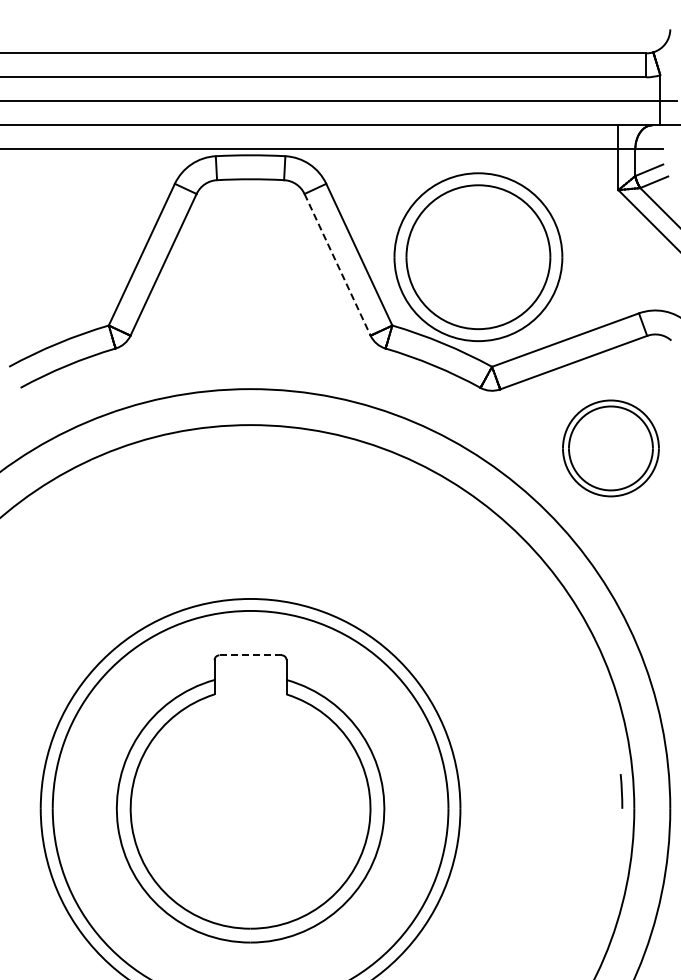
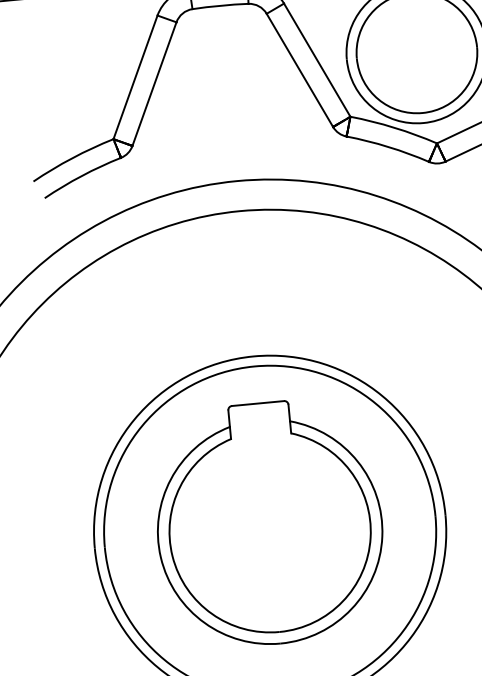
line: (337, 265) -> (299, 70), dashed -> solid
line: (250, 655) -> (257, 403), dashed -> solid

